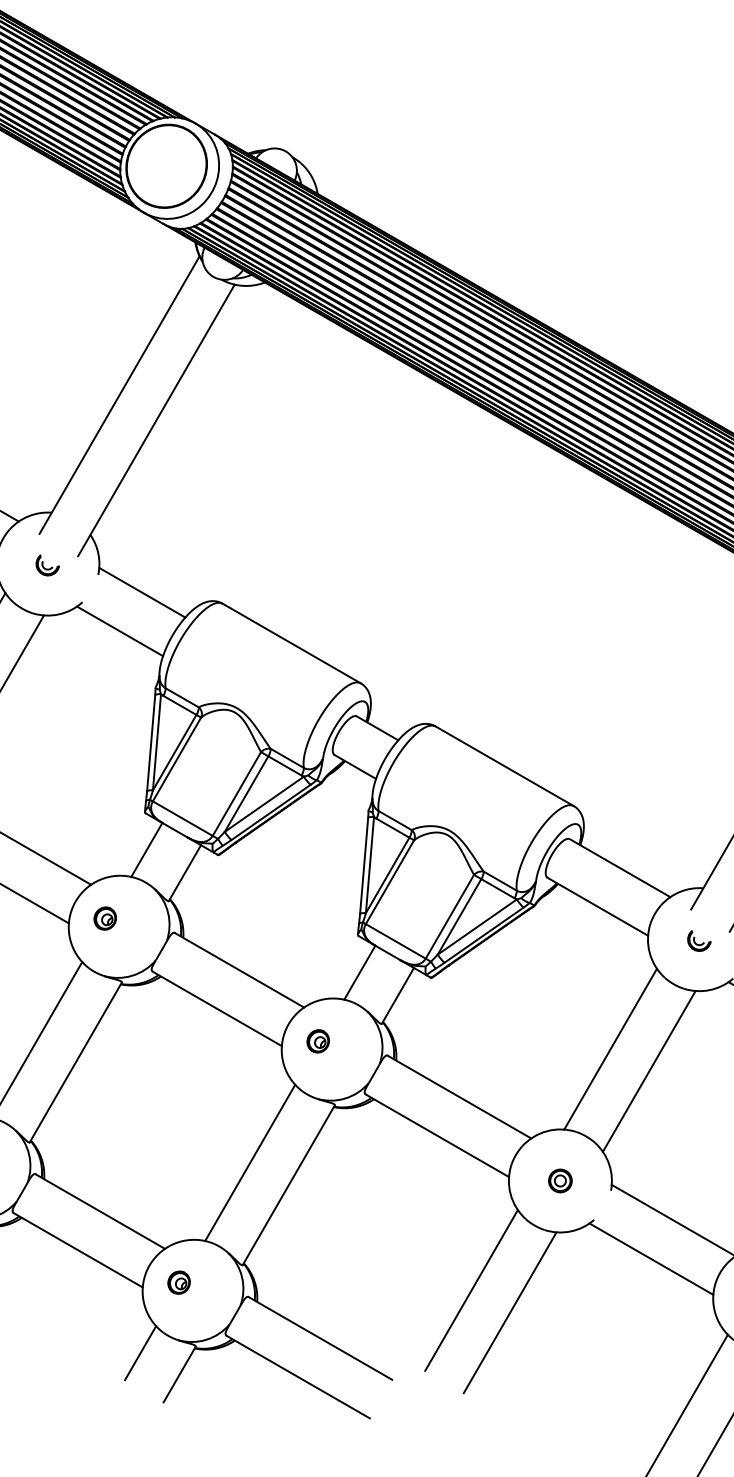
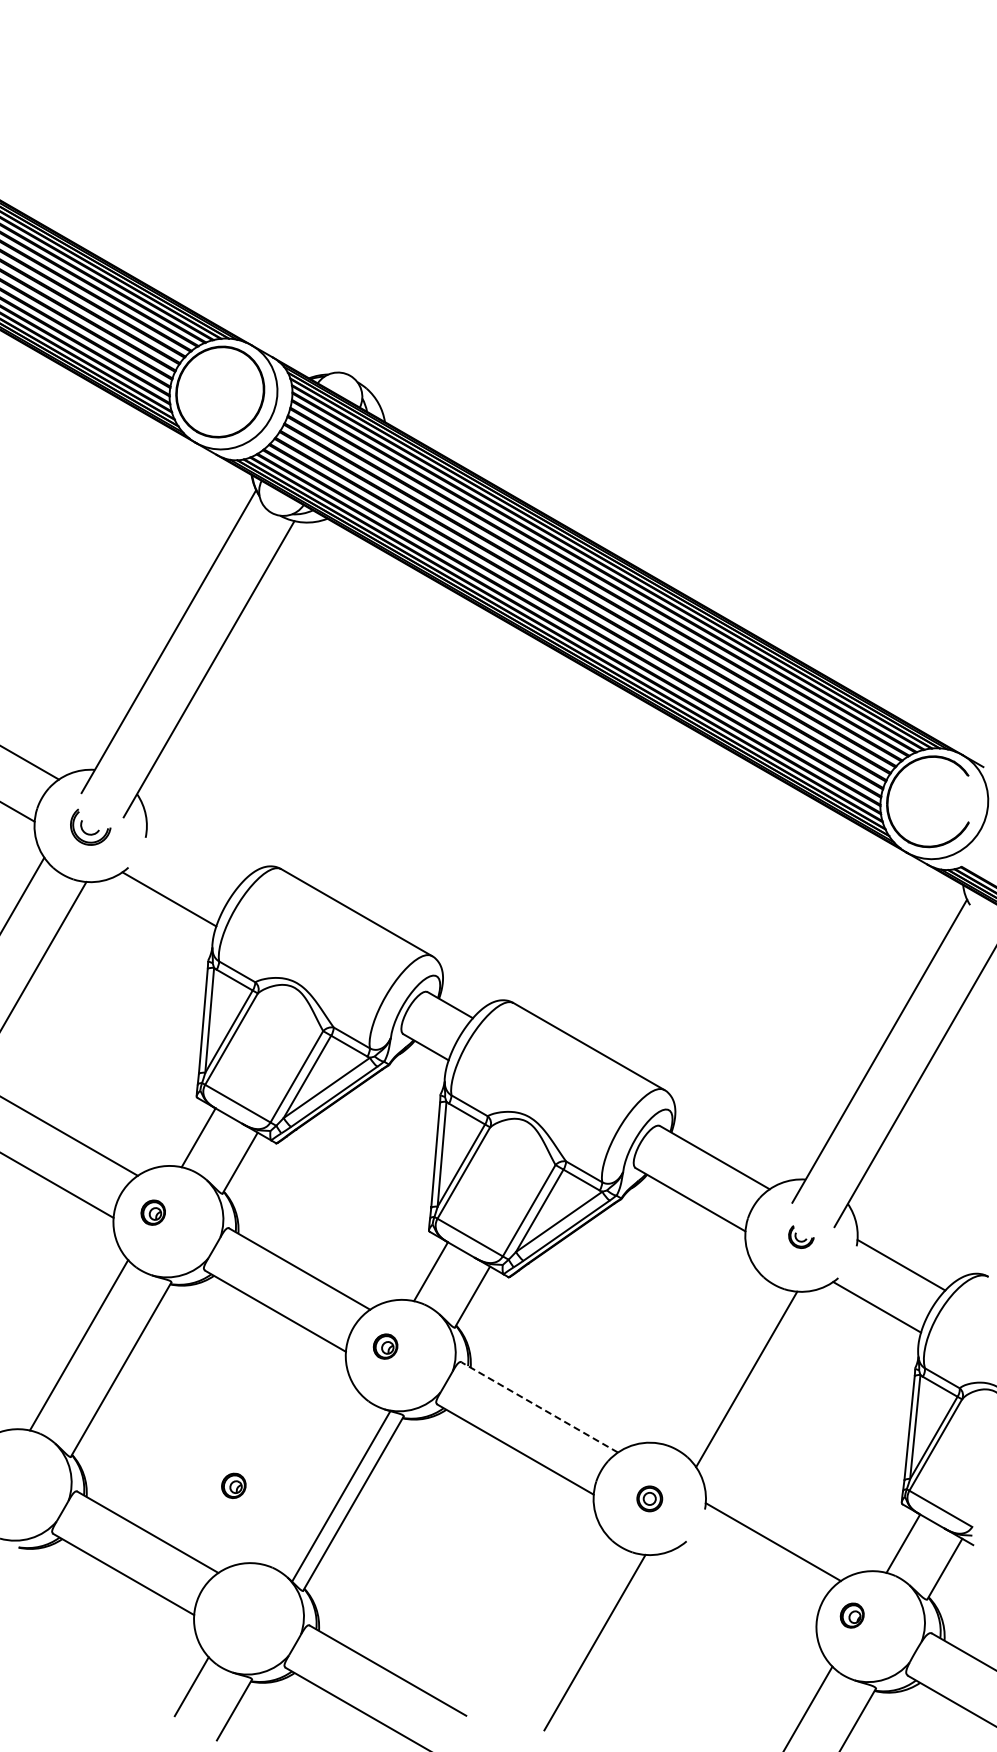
part: (47, 565) -> (90, 827), size x1.6
line: (142, 592) -> (193, 857), removed
line: (610, 1048) -> (704, 1354), removed
line: (459, 1097) -> (539, 1407), solid -> dashed
line: (250, 1163) -> (341, 1496), moved
line: (650, 1259) -> (748, 1584), removed
part: (178, 1282) -> (233, 1485), moved
line: (471, 1290) -> (552, 1618), removed

